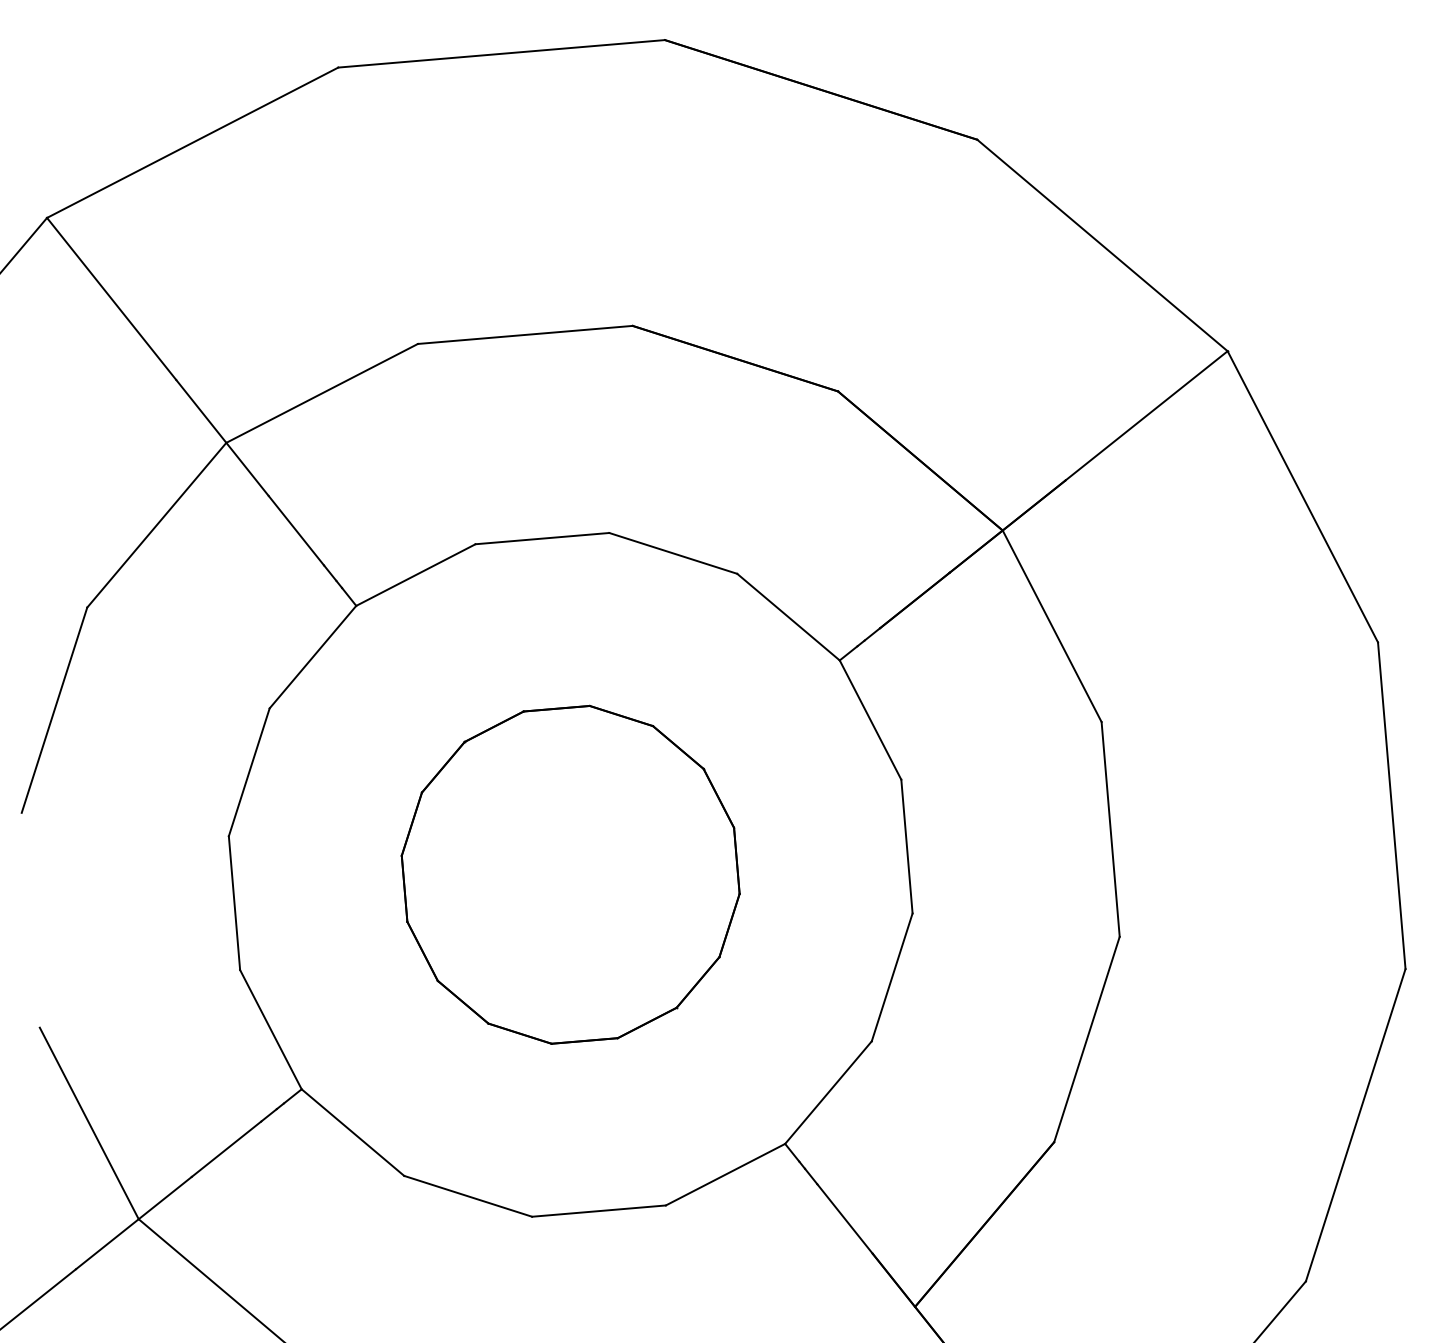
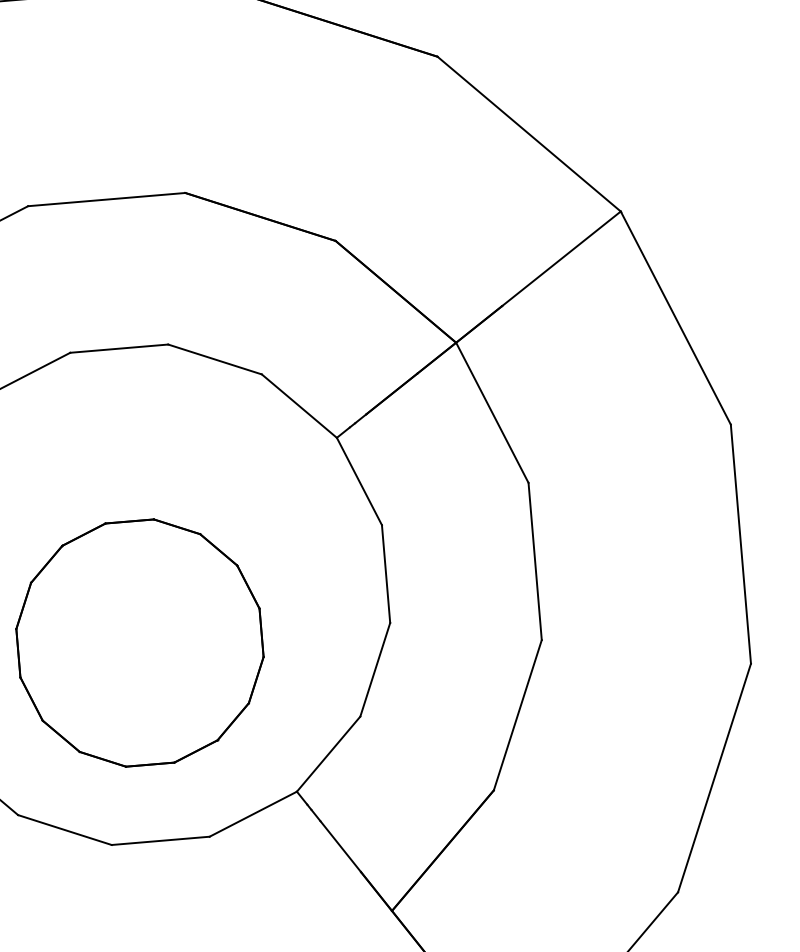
part: (570, 874) -> (139, 642), moved

